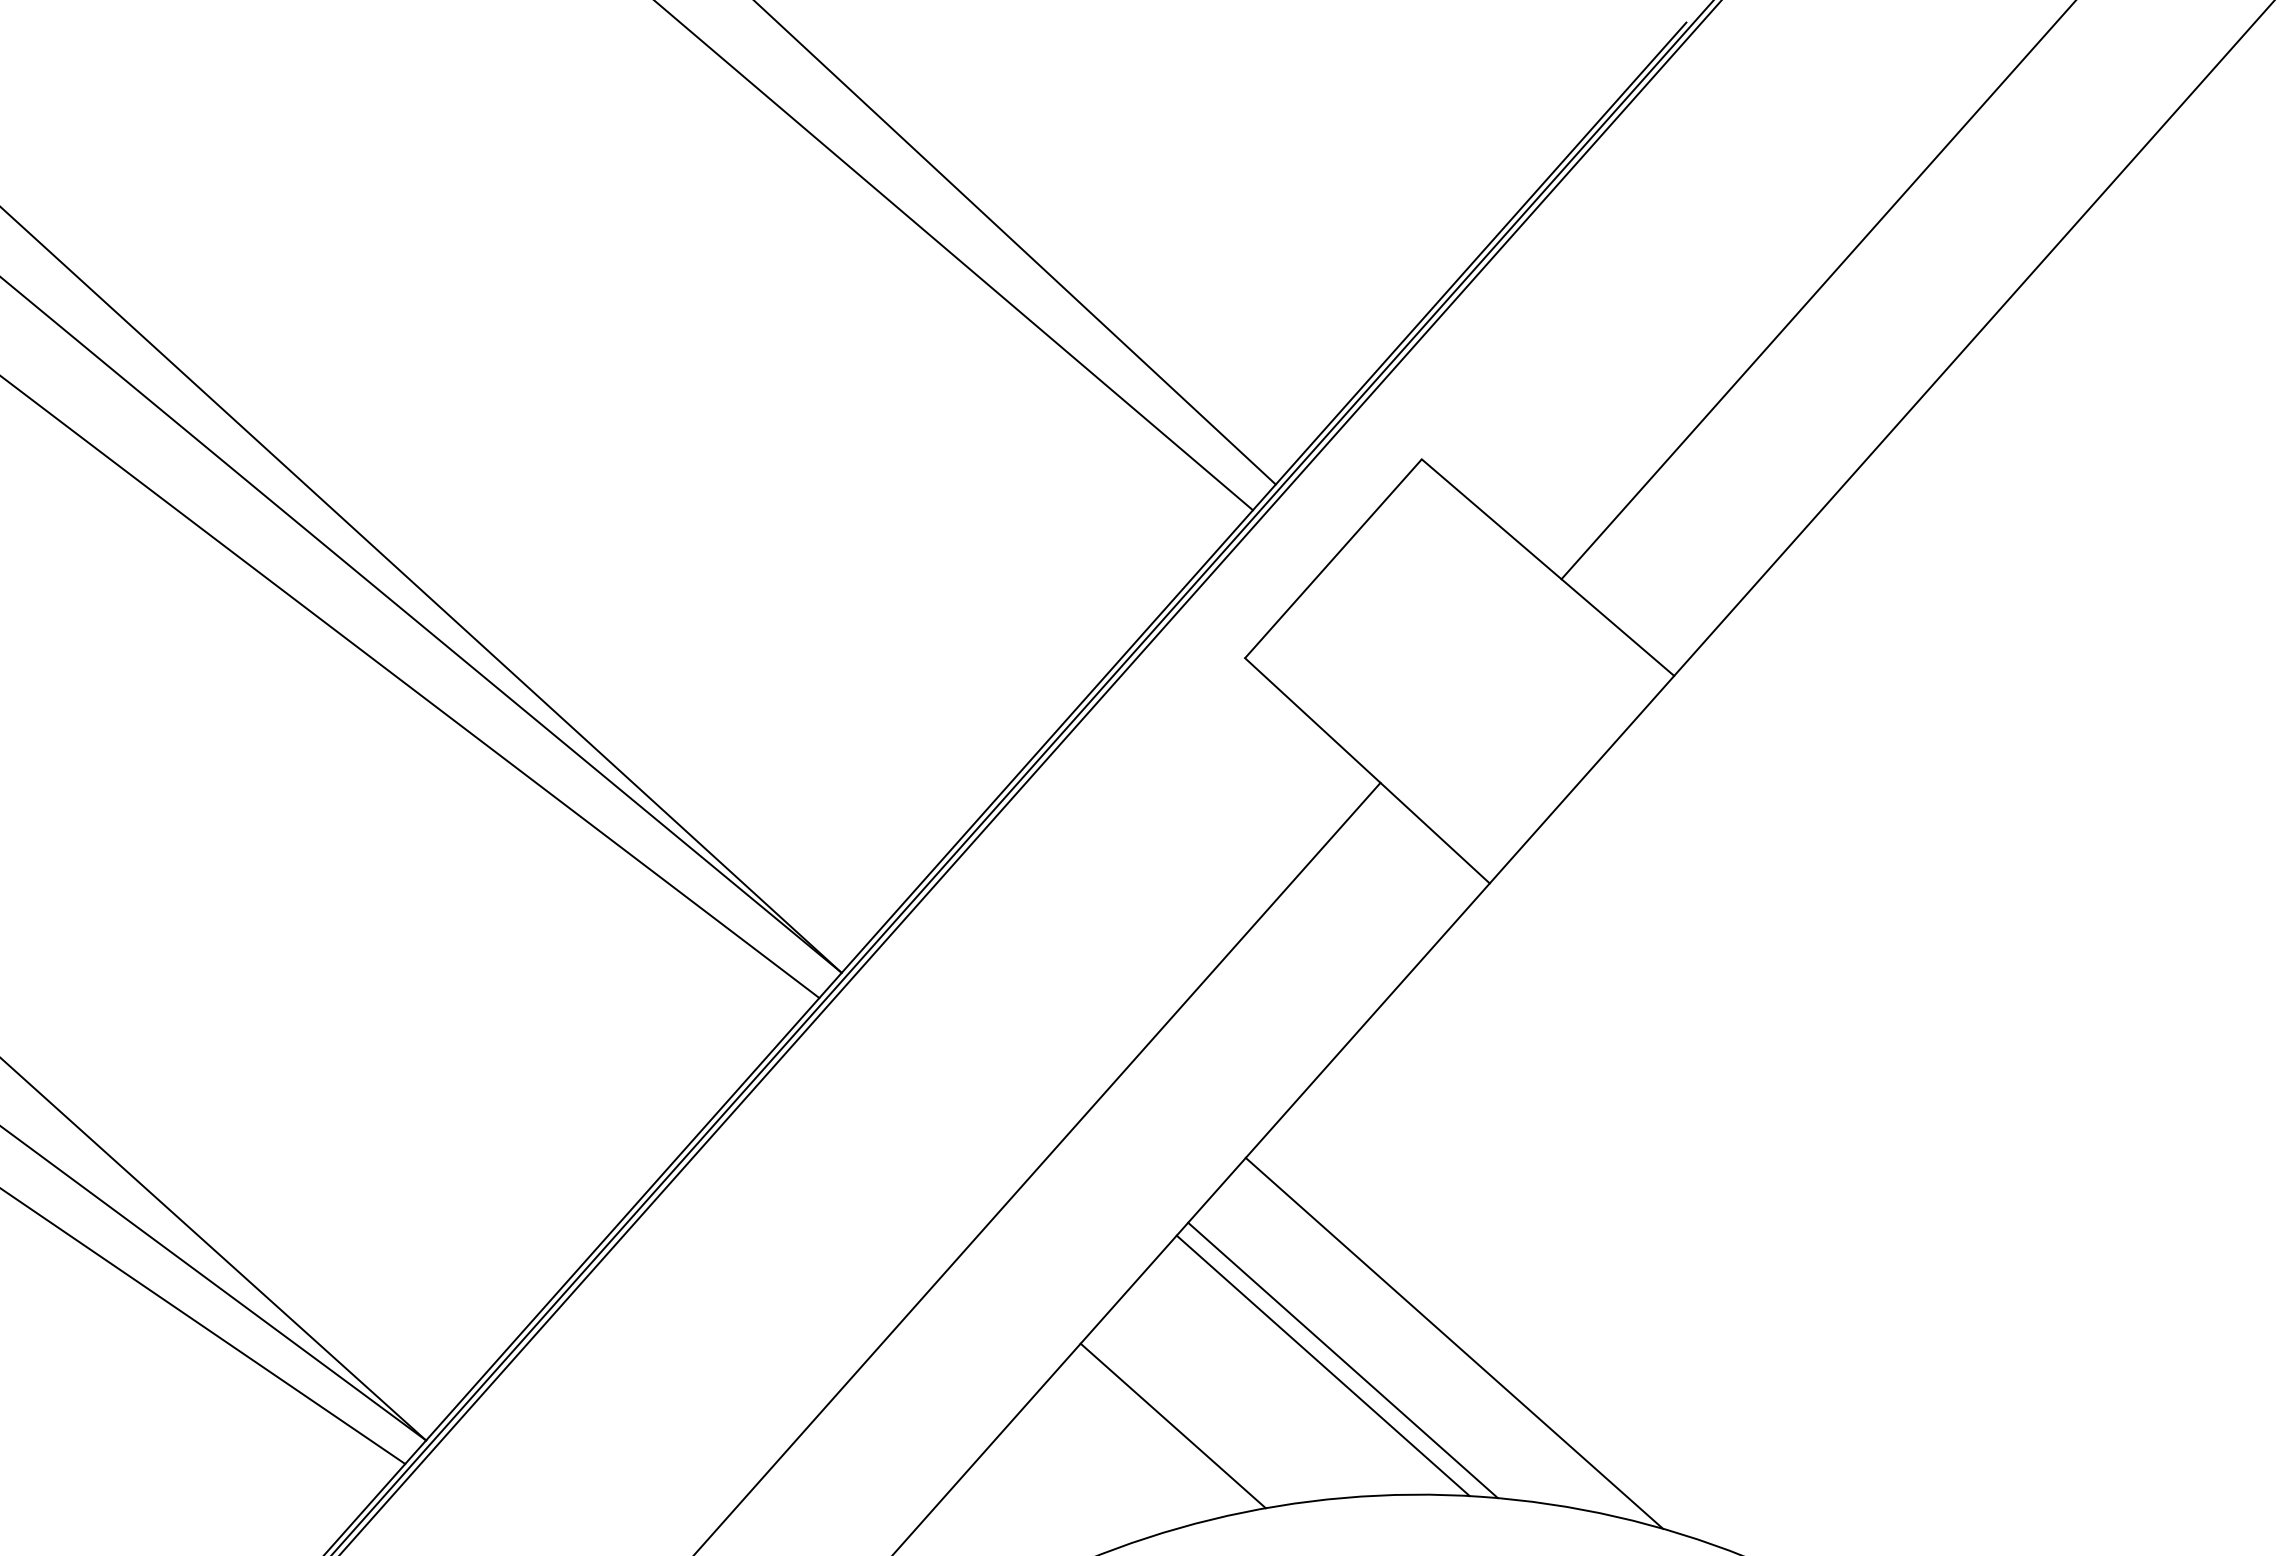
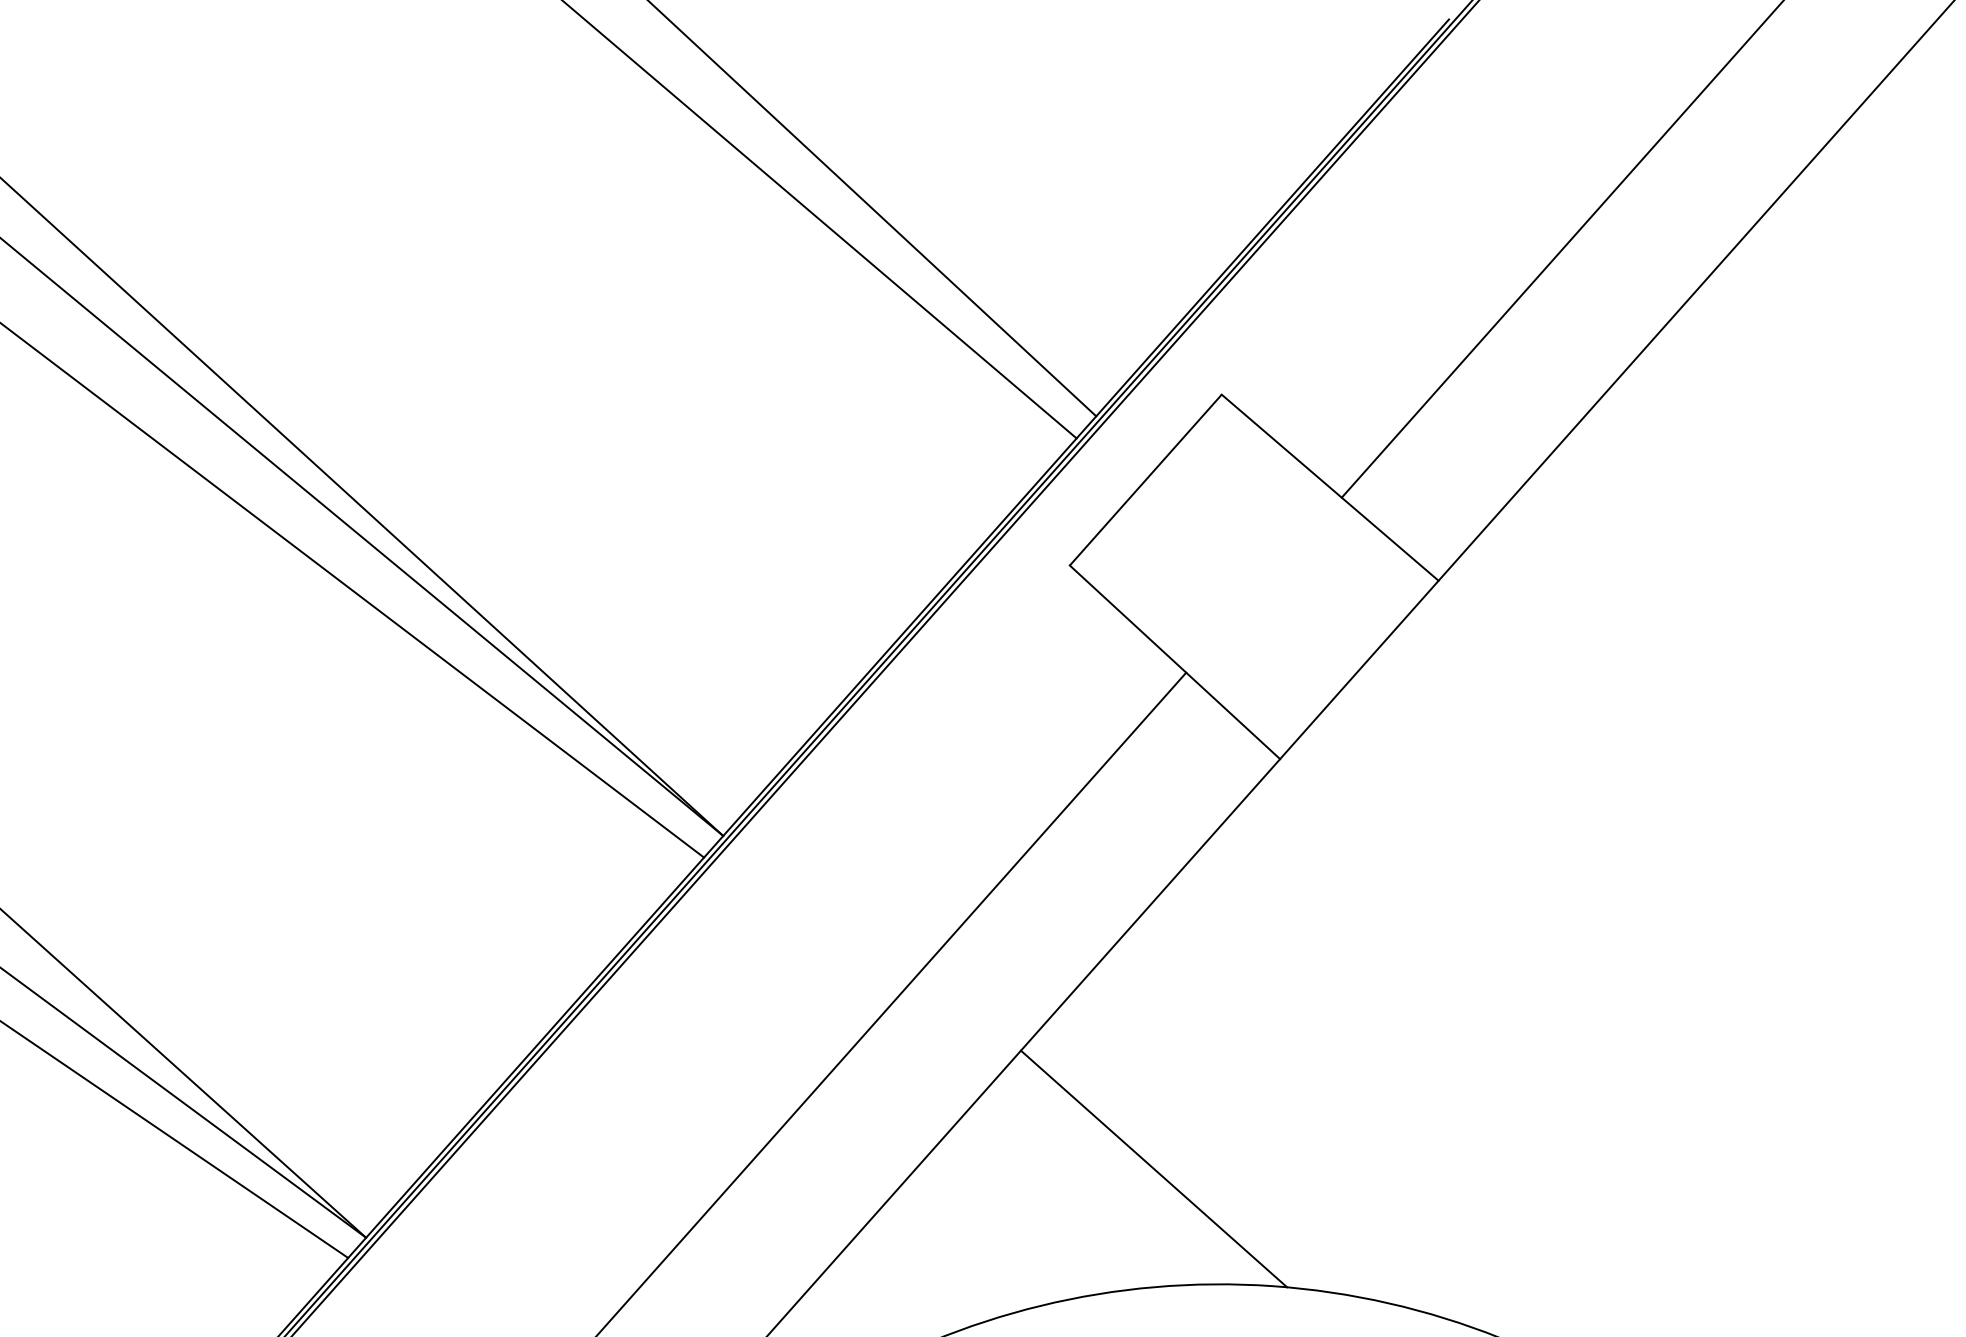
line: (1454, 1342) -> (1249, 1153), removed
line: (1322, 1365) -> (1136, 1173), removed
line: (1172, 1425) -> (1007, 1224), removed

